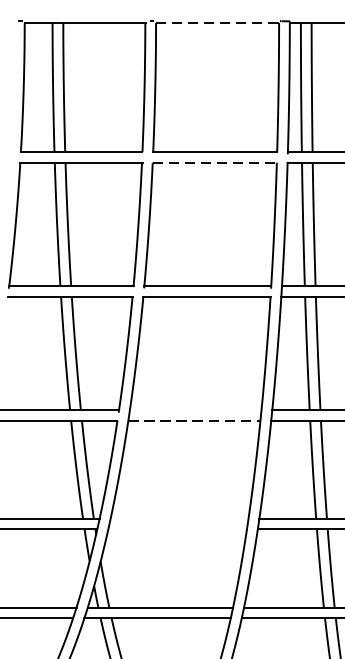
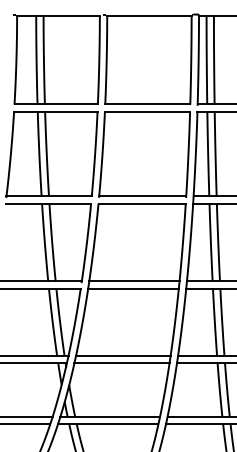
line: (217, 22) -> (149, 15), dashed -> solid
line: (214, 162) -> (147, 111), dashed -> solid
line: (195, 410) -> (134, 281), added
line: (195, 420) -> (134, 288), dashed -> solid
line: (179, 518) -> (123, 355), added
line: (176, 529) -> (121, 363), added

